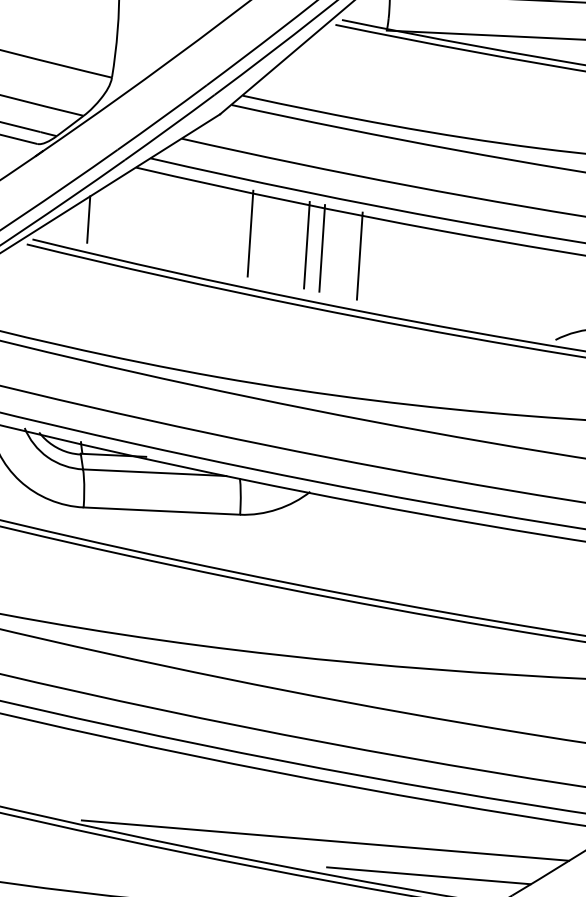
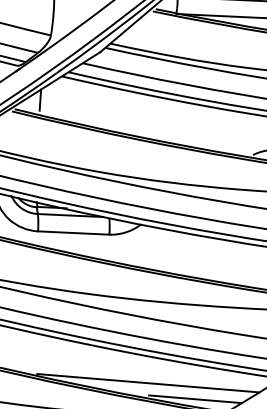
line: (249, 233) -> (113, 106), removed
line: (306, 244) -> (139, 111), removed
line: (321, 248) -> (146, 113), removed
line: (358, 255) -> (163, 116), removed

